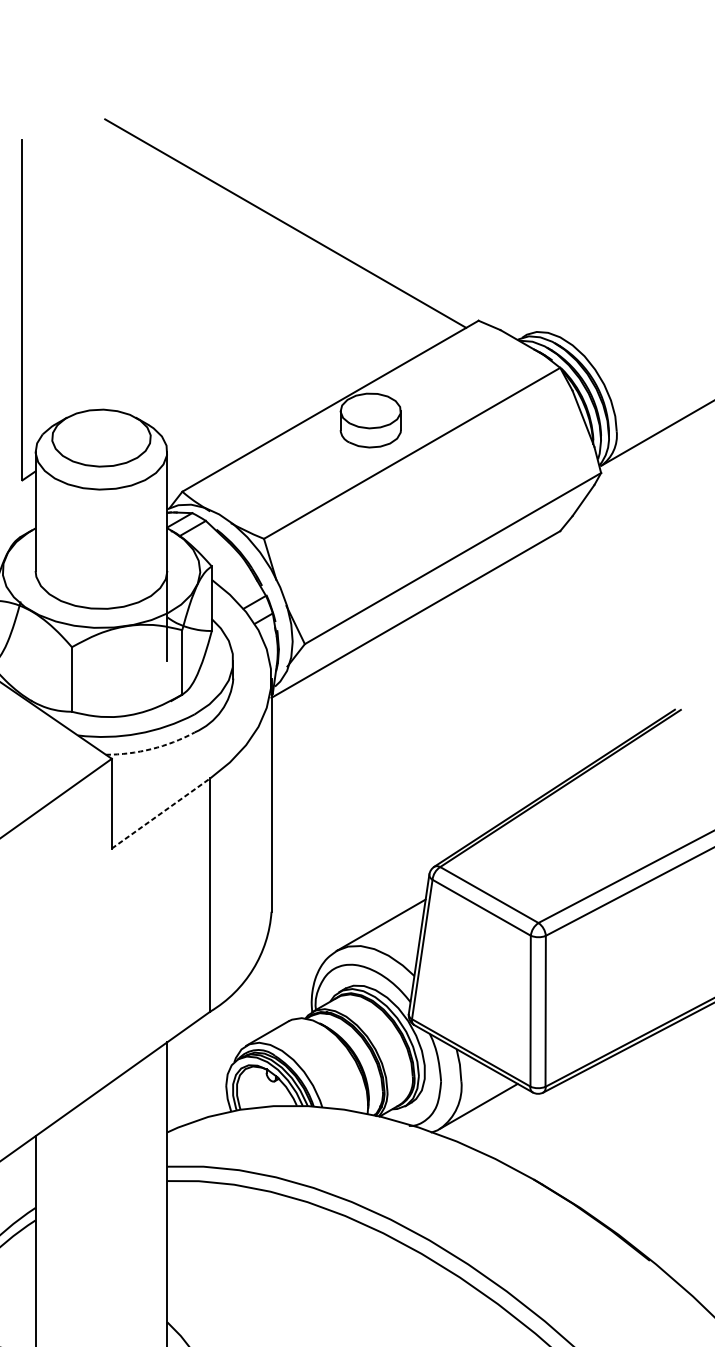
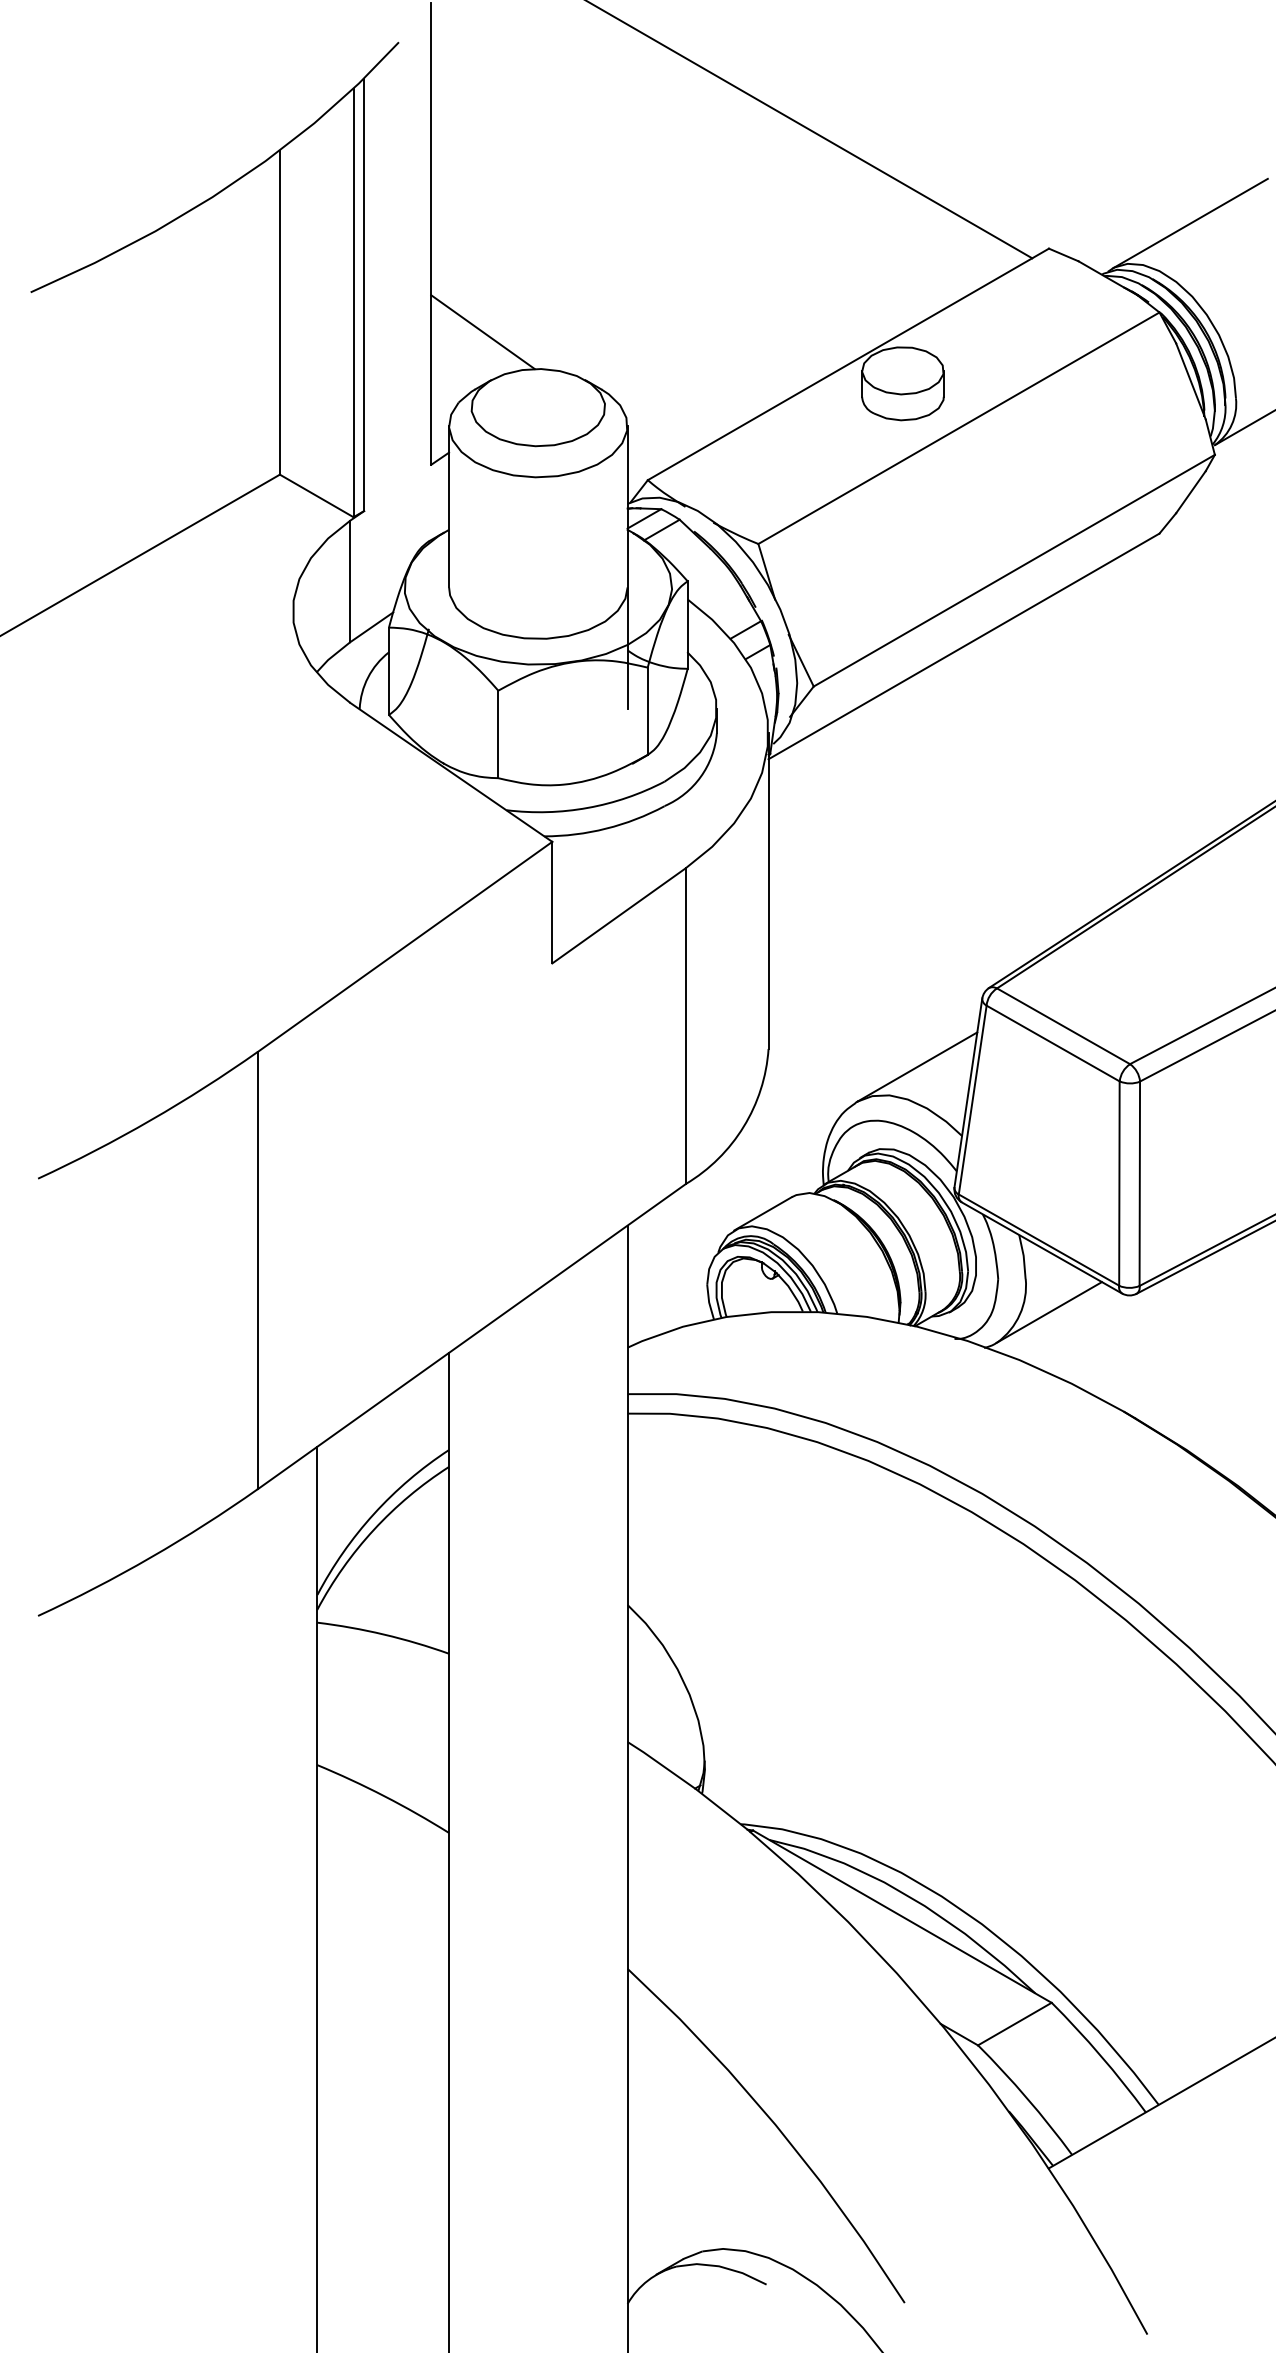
line: (582, 302) -> (1189, 223), added
line: (60, 382) -> (482, 332), added
arc: (151, 748) -> (606, 828), dashed -> solid
line: (160, 813) -> (618, 915), dashed -> solid

